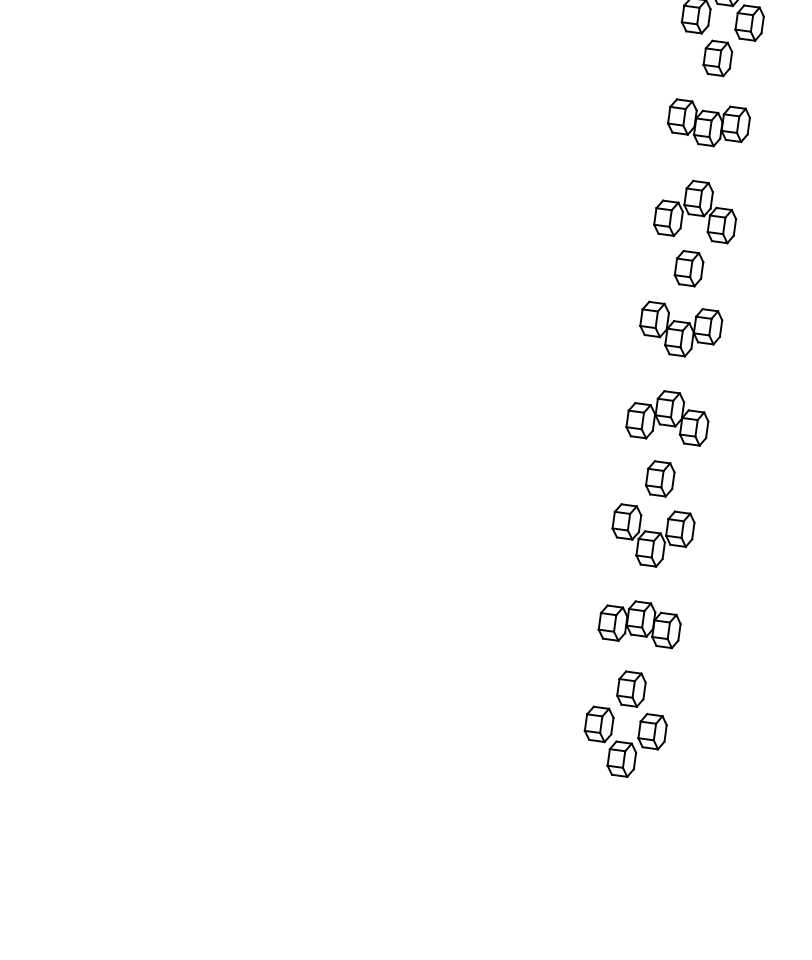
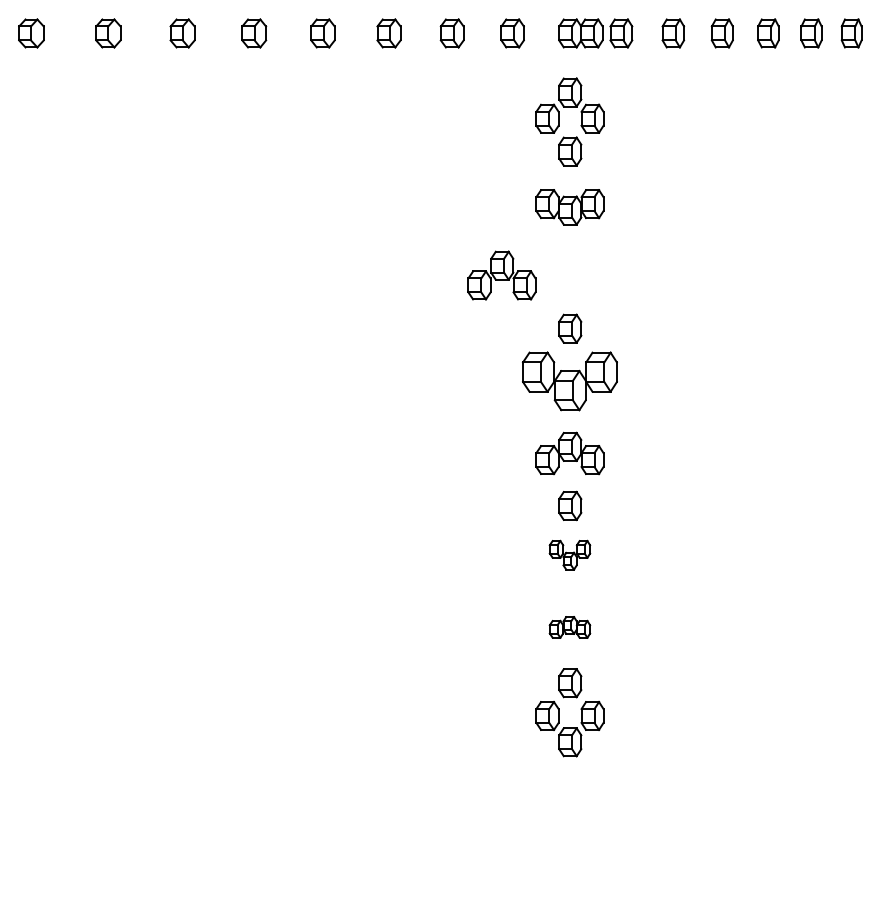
part: (696, 210) -> (501, 275), moved
part: (679, 329) -> (569, 380), size x1.4
part: (651, 537) -> (569, 555), size x0.6
part: (639, 622) -> (569, 627), size x0.6

